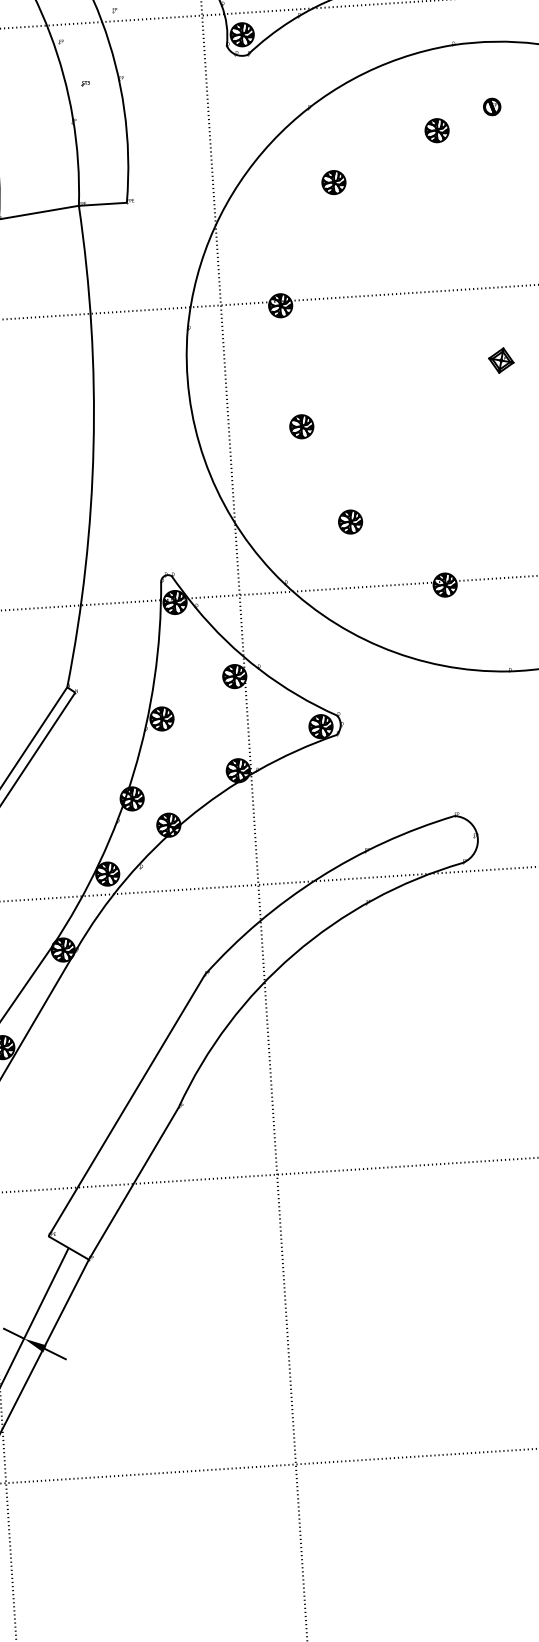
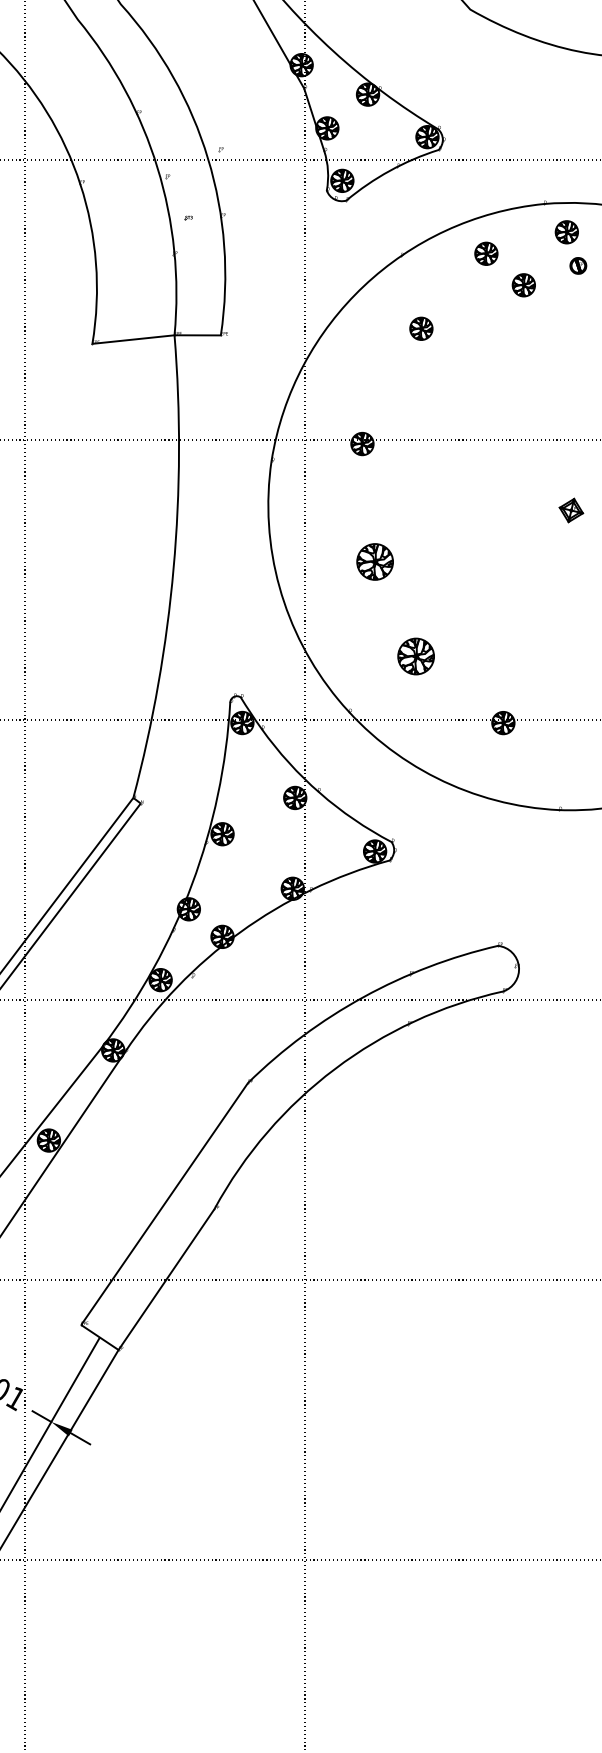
part: (477, 73) -> (566, 232), added
part: (396, 100) -> (486, 253), added
part: (302, 426) -> (375, 561), size x1.6
part: (350, 522) -> (416, 656), size x1.6

